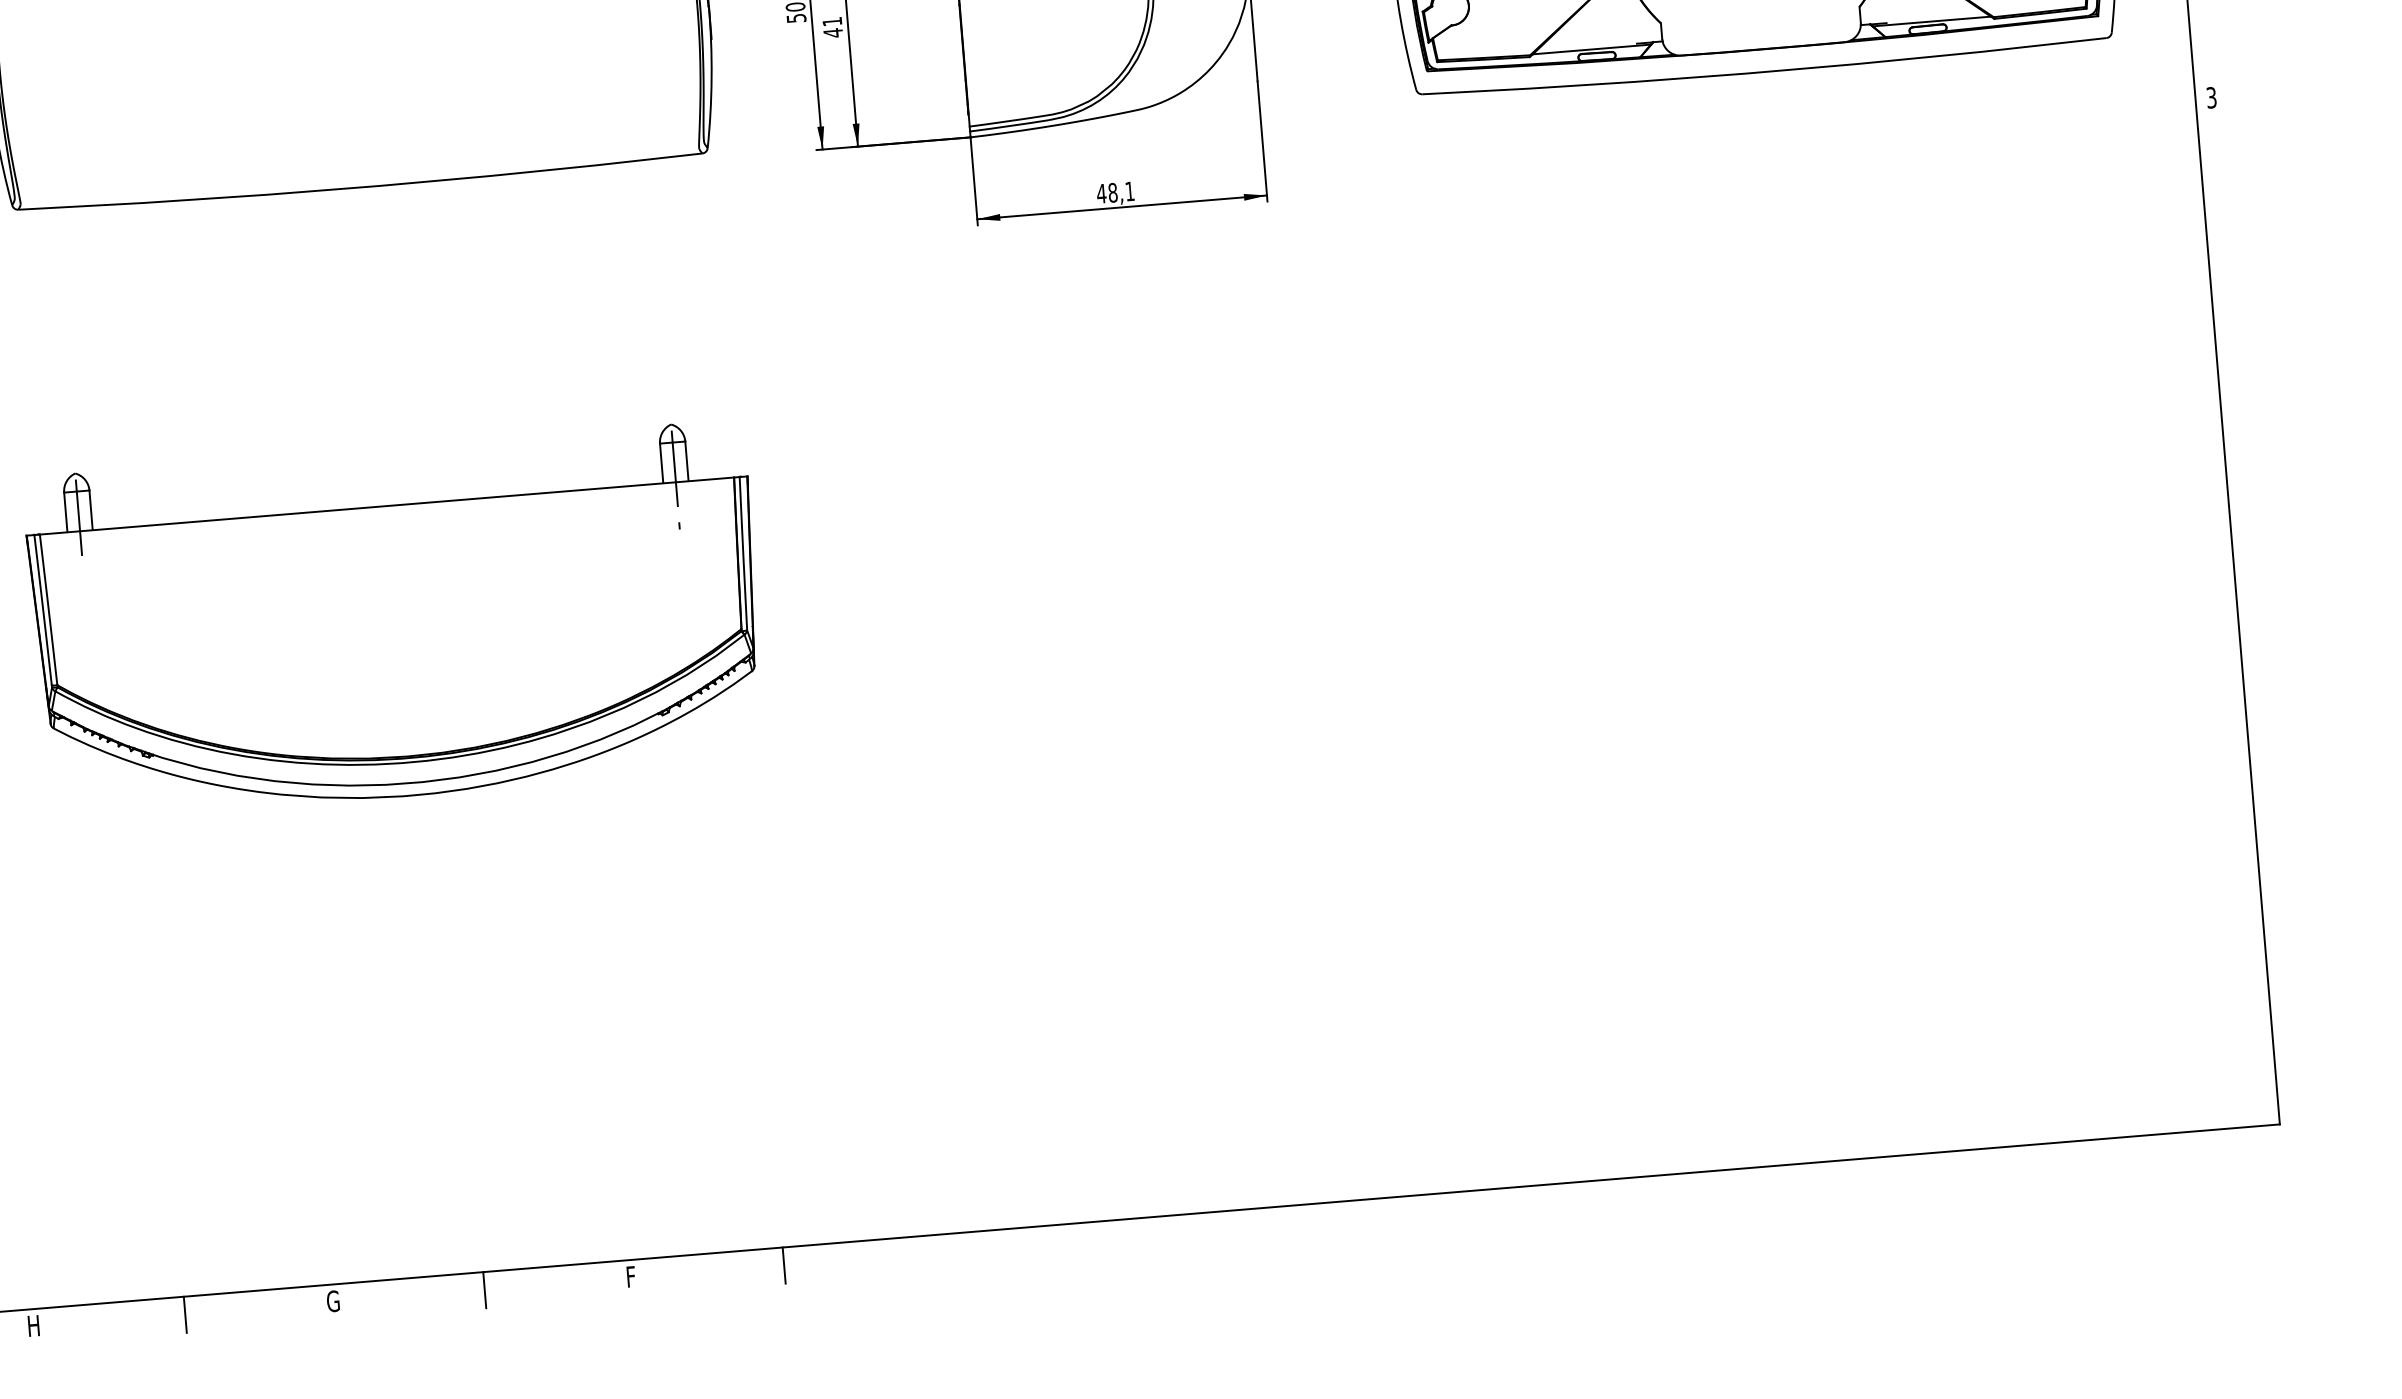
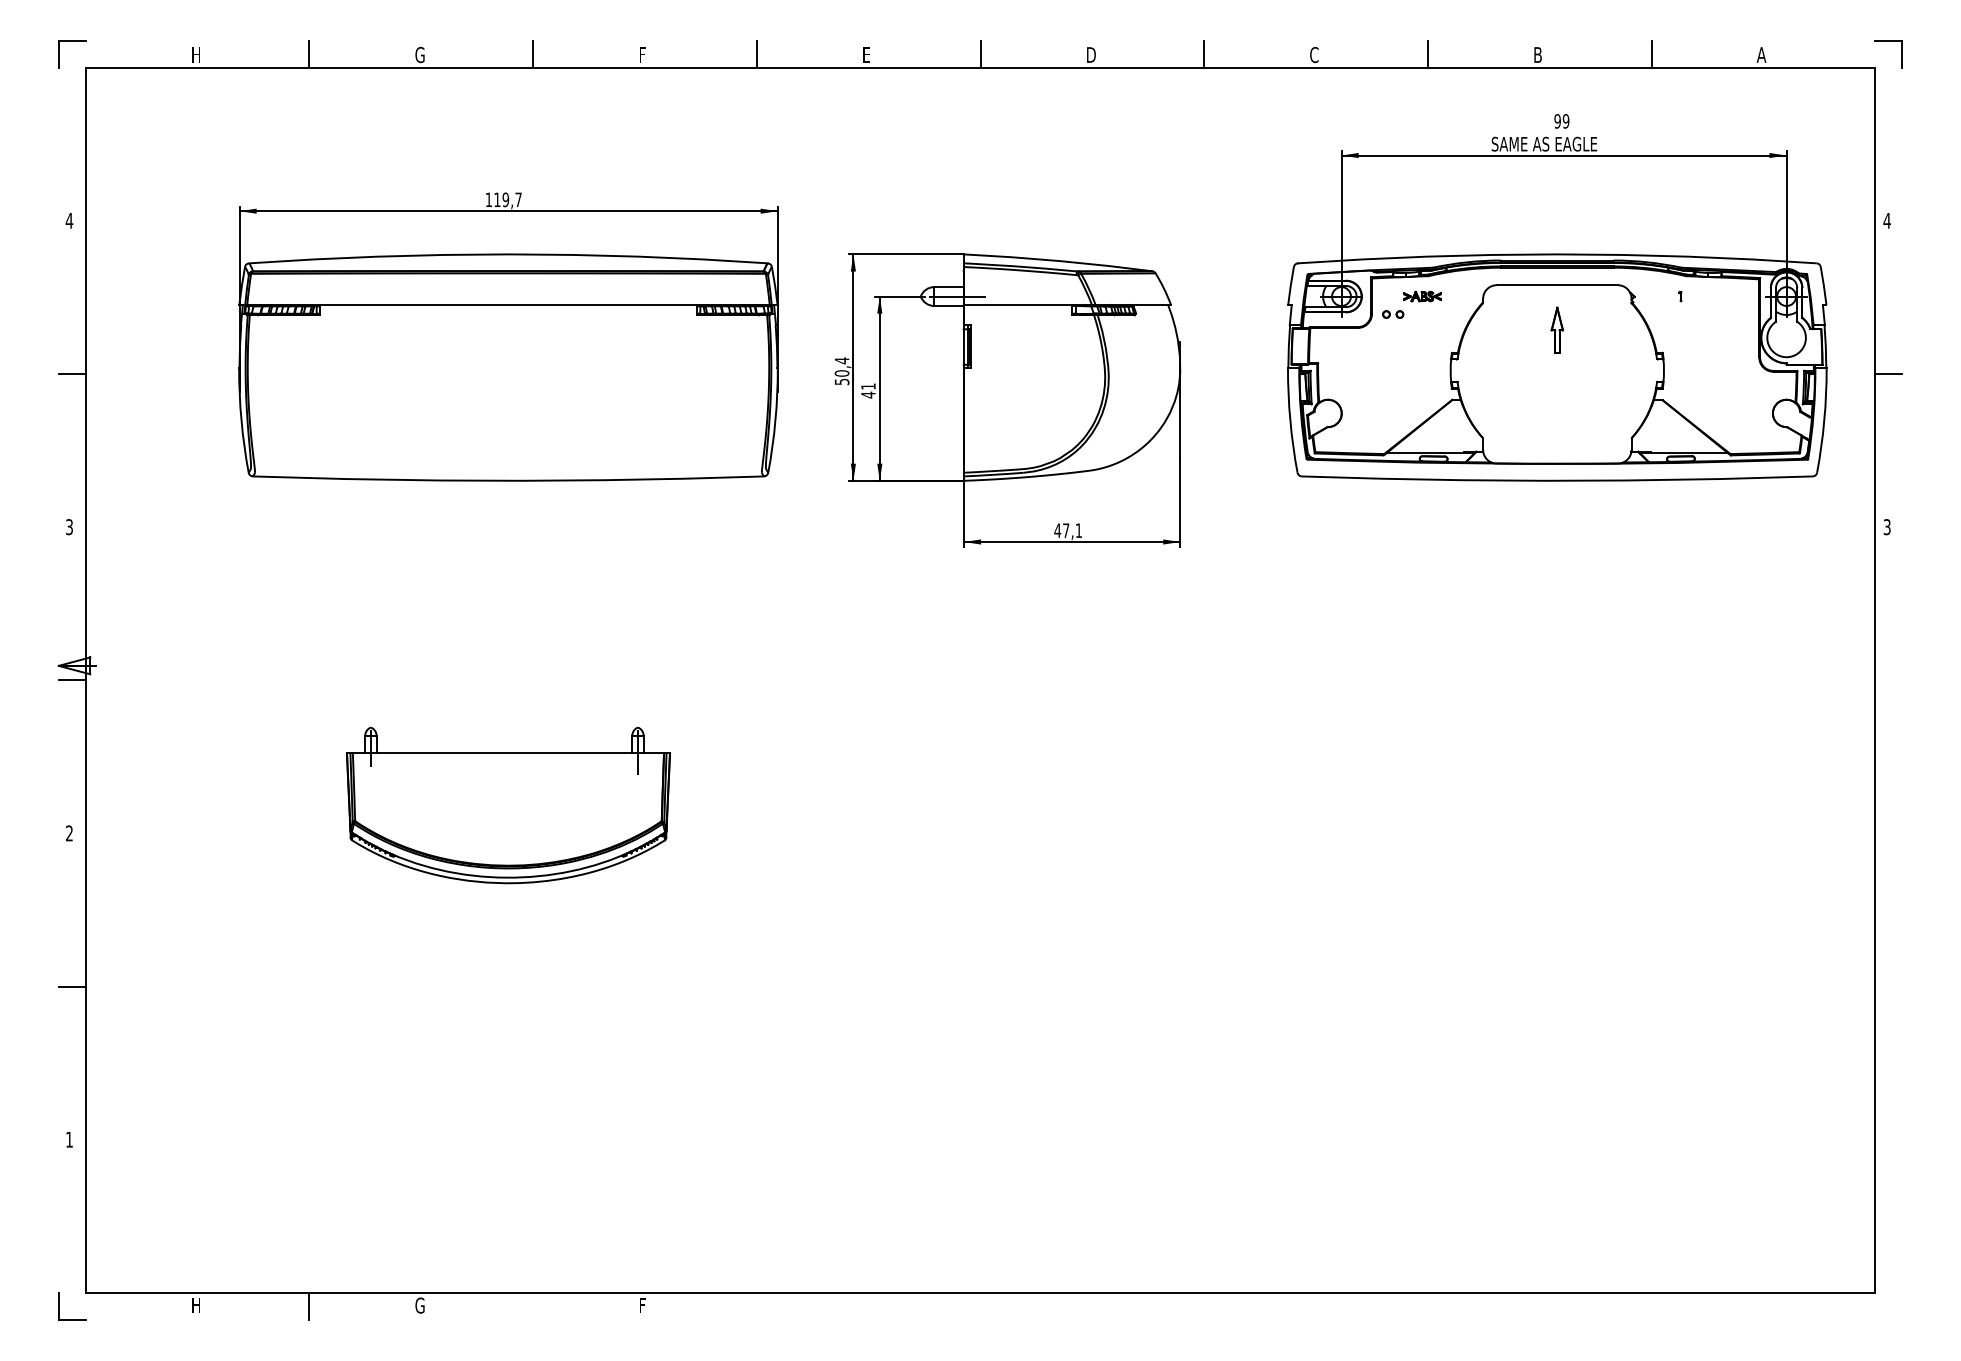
text: (1113, 192) -> (1066, 530), 48,1 -> 47,1
part: (396, 622) -> (508, 805), size x0.6
line: (783, 1265) -> (756, 1306), removed
line: (485, 1290) -> (533, 1306), removed

